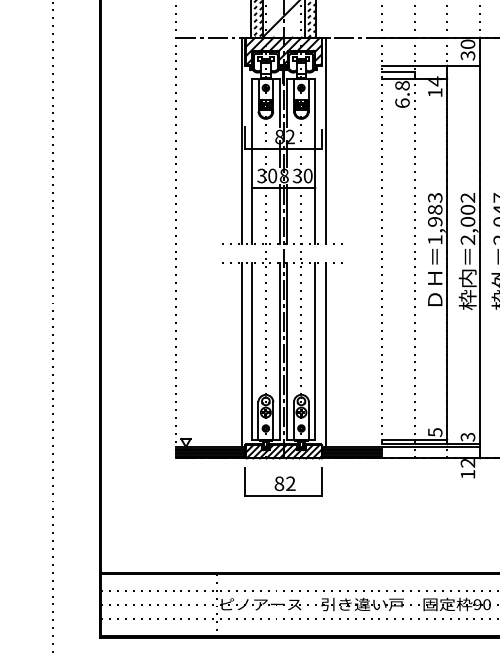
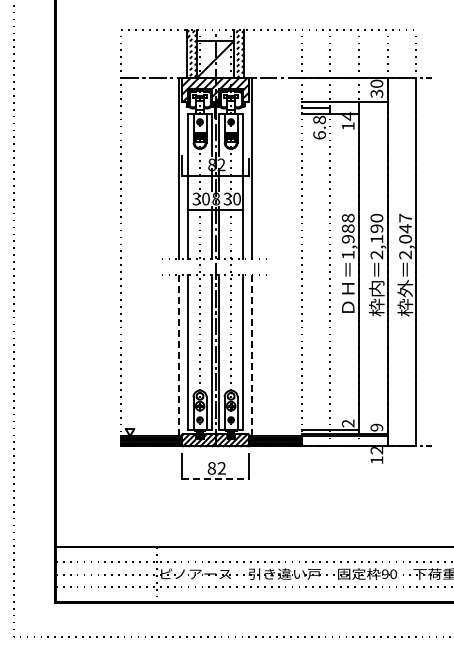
text: (435, 197) -> (348, 217), 1,983 -> 1,988
text: (467, 209) -> (376, 228), 2,002 -> 2,190
line: (241, 354) -> (178, 355), solid -> dashed
line: (325, 354) -> (252, 355), solid -> dashed
text: (434, 432) -> (347, 423), 5 -> 2
text: (467, 437) -> (376, 427), 3 -> 9
line: (283, 496) -> (215, 479), solid -> dashed

